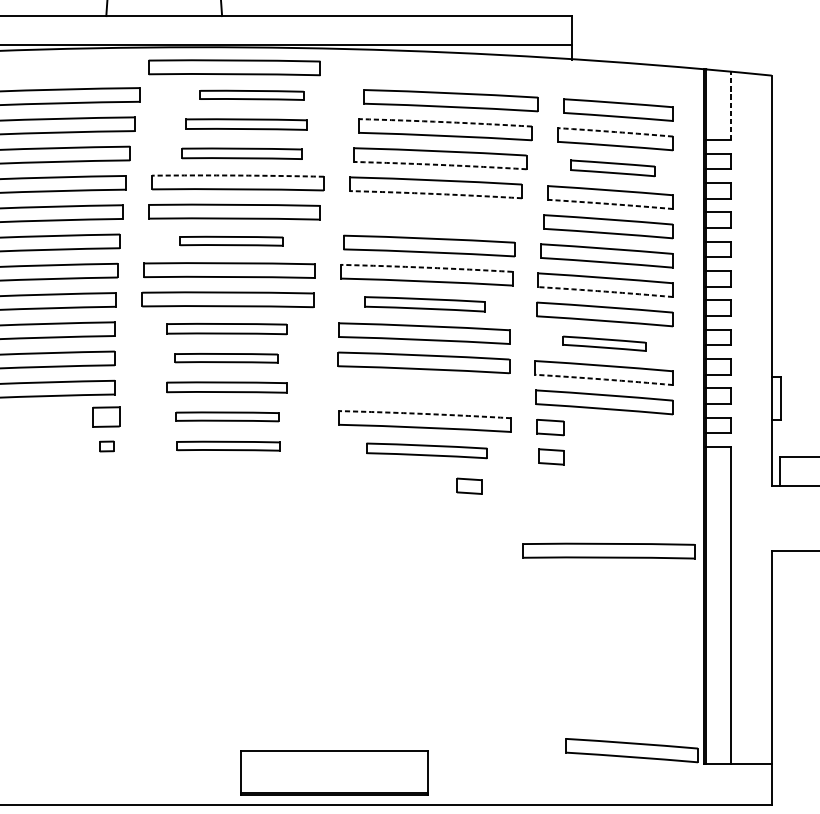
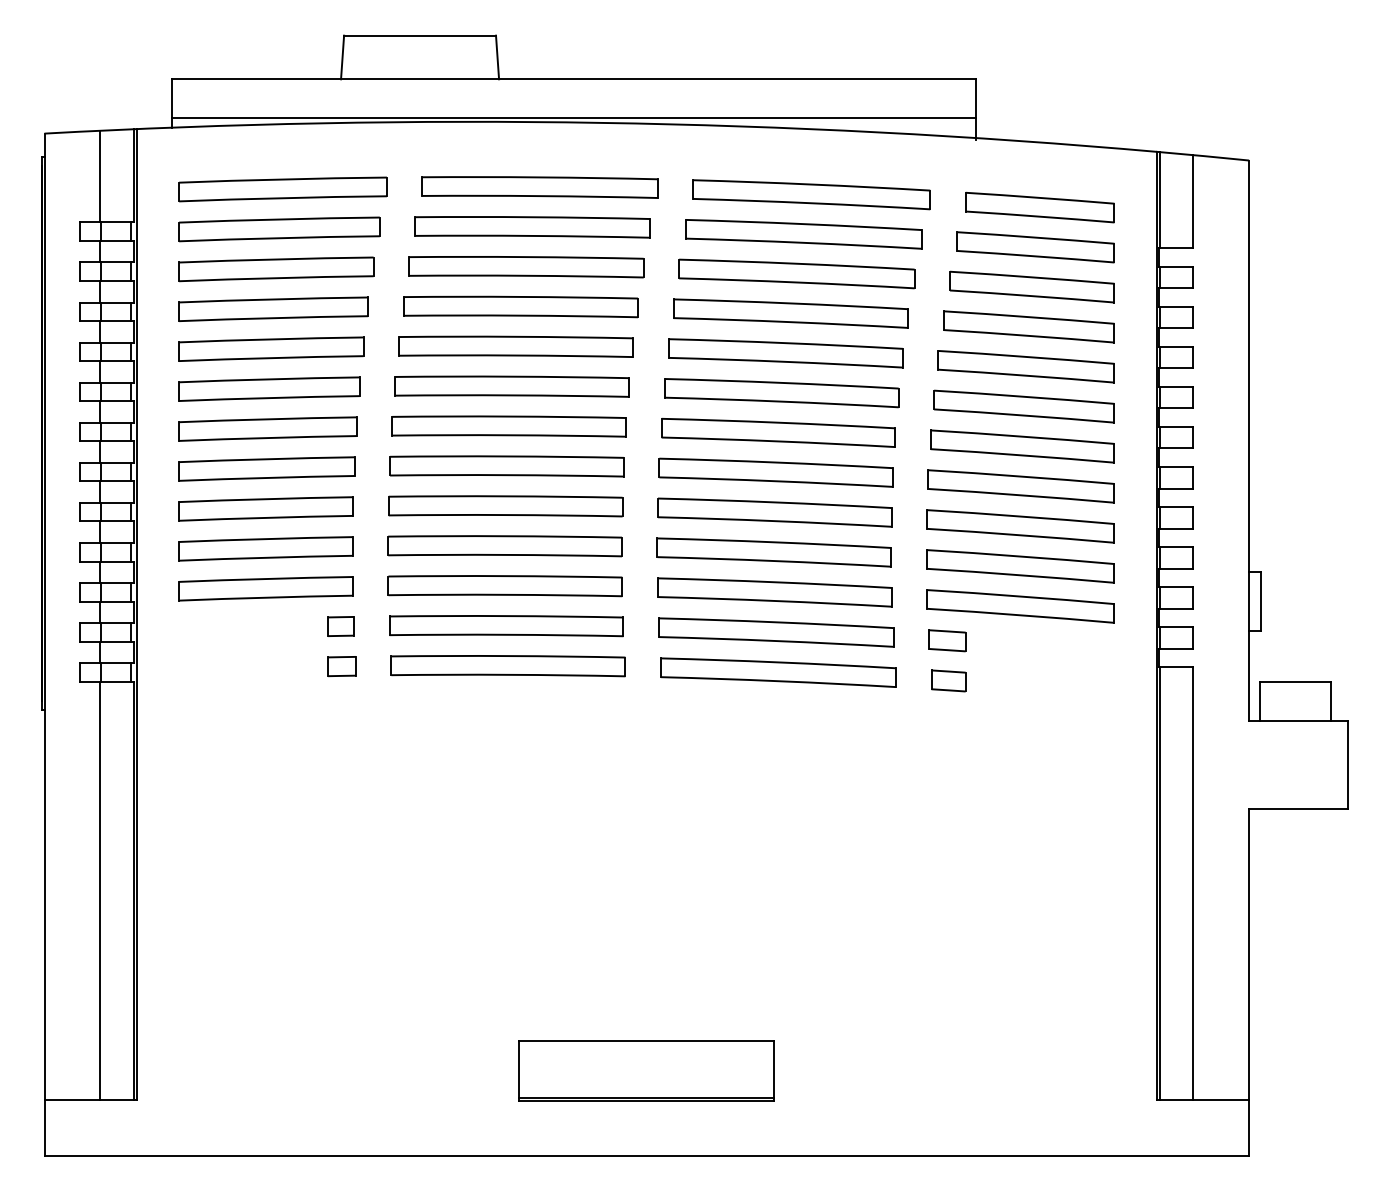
part: (234, 67) -> (515, 149), removed
part: (251, 95) -> (539, 187), size x1.67
line: (730, 105) -> (1193, 201), dashed -> solid
arc: (445, 122) -> (803, 224), dashed -> solid
part: (246, 124) -> (532, 227), size x1.43
arc: (615, 132) -> (1035, 237), dashed -> solid
part: (242, 153) -> (526, 267), size x1.43
arc: (440, 164) -> (796, 282), dashed -> solid
part: (612, 167) -> (1031, 286), size x1.43
arc: (237, 175) -> (520, 296), dashed -> solid
arc: (435, 194) -> (790, 322), dashed -> solid
arc: (610, 203) -> (1029, 335), dashed -> solid
part: (432, 217) -> (785, 353), added
part: (231, 241) -> (511, 386), size x1.67
arc: (426, 267) -> (778, 422), dashed -> solid
arc: (605, 291) -> (1022, 455), dashed -> solid
part: (424, 304) -> (775, 472), size x1.43
part: (226, 329) -> (505, 506), size x1.43
part: (604, 343) -> (1020, 526), size x1.67
part: (226, 358) -> (504, 546), size x1.67
arc: (604, 379) -> (1020, 575), dashed -> solid
part: (226, 387) -> (504, 586), size x1.43
part: (423, 392) -> (774, 592), added
arc: (425, 414) -> (776, 622), dashed -> solid
part: (105, 417) -> (340, 626), size x0.71
part: (227, 417) -> (506, 626), size x1.67
part: (106, 446) -> (341, 666), size x1.43
part: (228, 446) -> (507, 666), size x1.67
part: (426, 450) -> (778, 672), size x1.43
part: (469, 485) -> (836, 720), removed
part: (608, 551) -> (1026, 809), removed
part: (631, 750) -> (1057, 1081), removed
part: (334, 772) -> (646, 1070), moved

